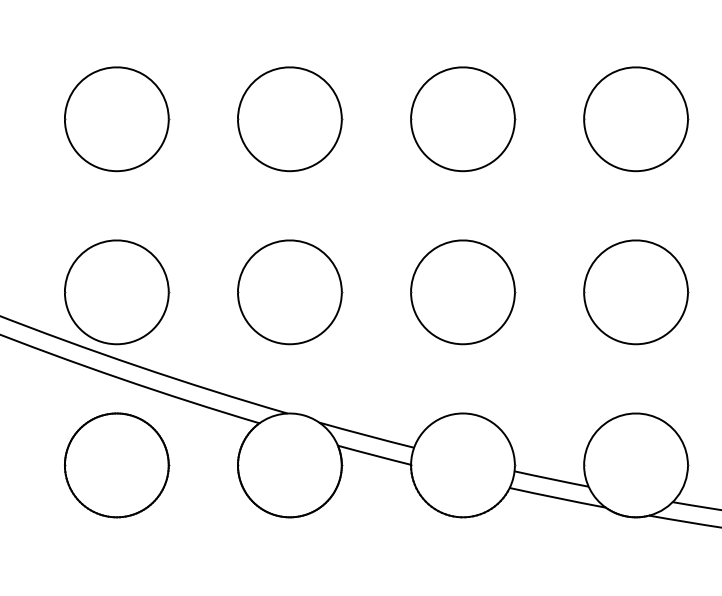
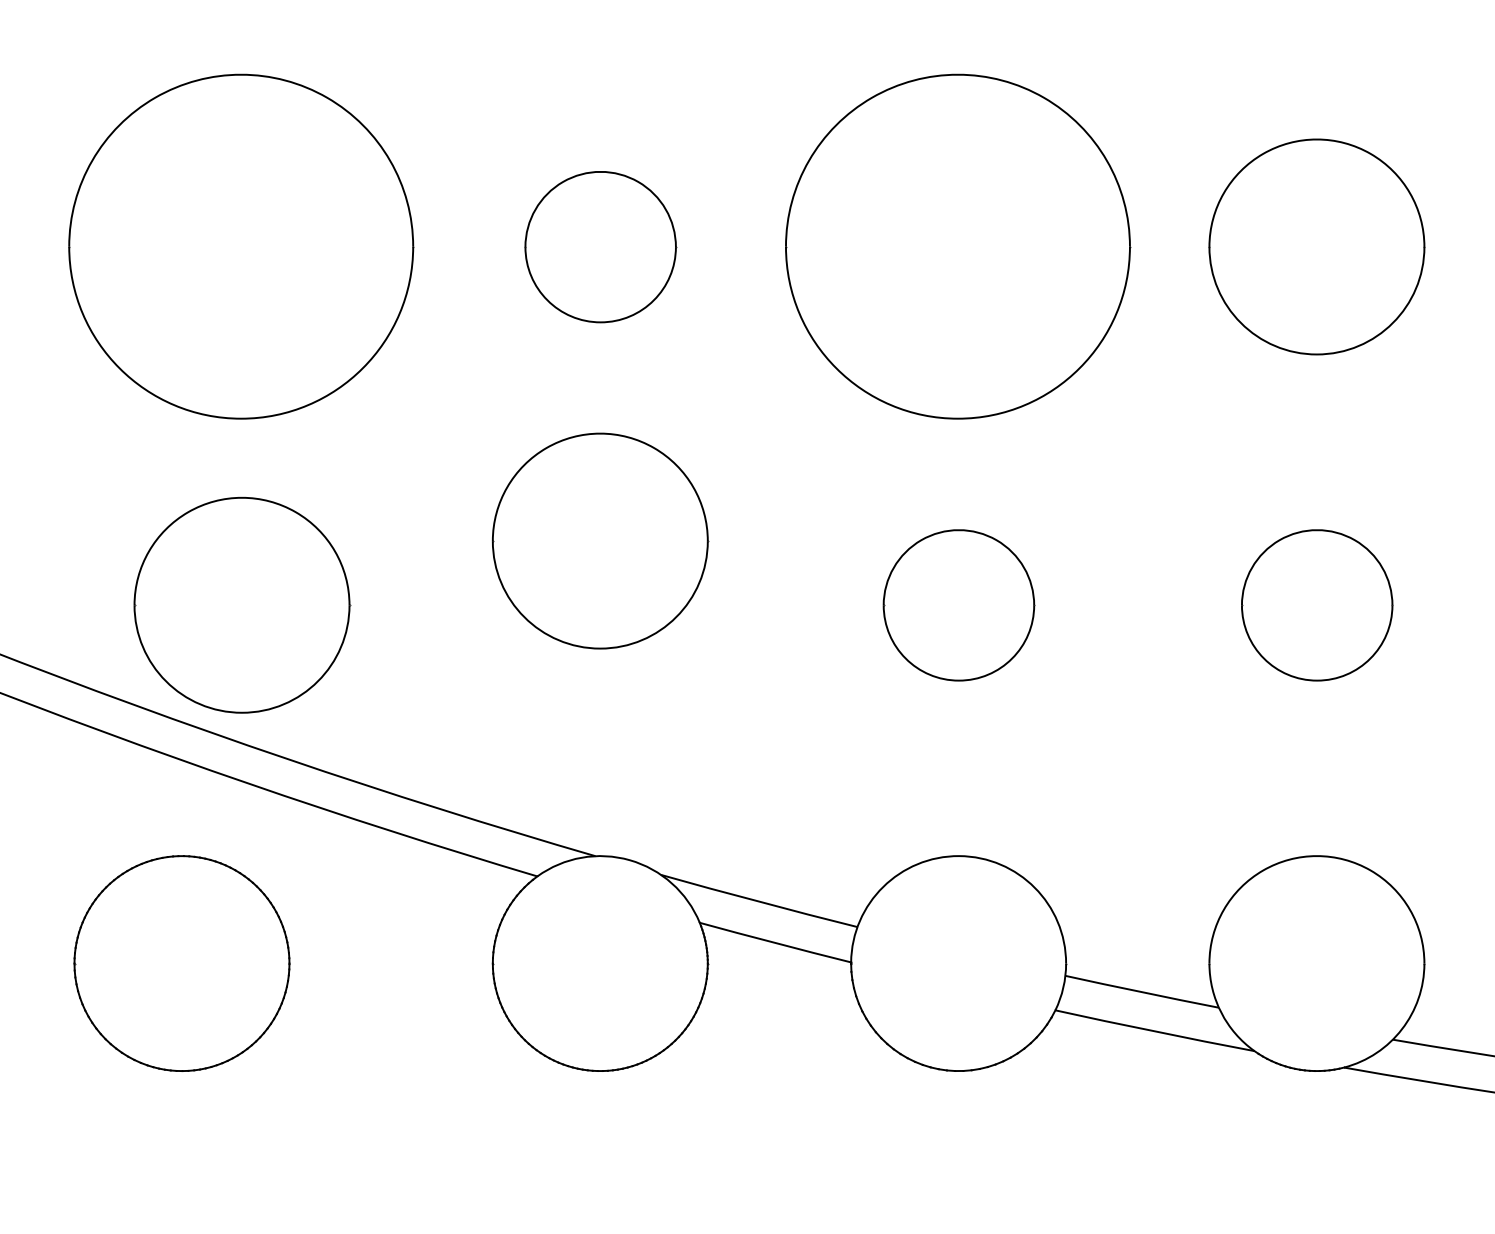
part: (117, 119) -> (243, 247), size x1.6
part: (290, 119) -> (601, 247), size x0.7
part: (463, 119) -> (959, 247), size x1.6
part: (290, 292) -> (601, 541), moved
part: (463, 292) -> (959, 605), size x0.7
part: (636, 292) -> (1317, 605), size x0.7
part: (117, 465) -> (183, 963), moved

